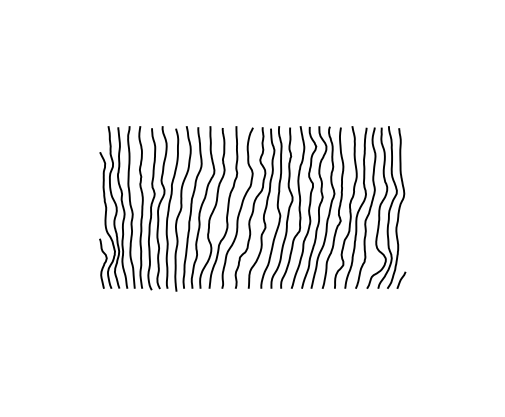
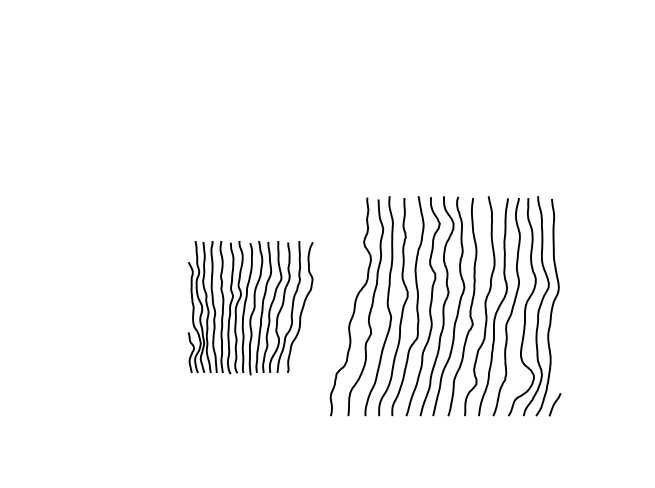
part: (176, 208) -> (250, 307), size x0.6

